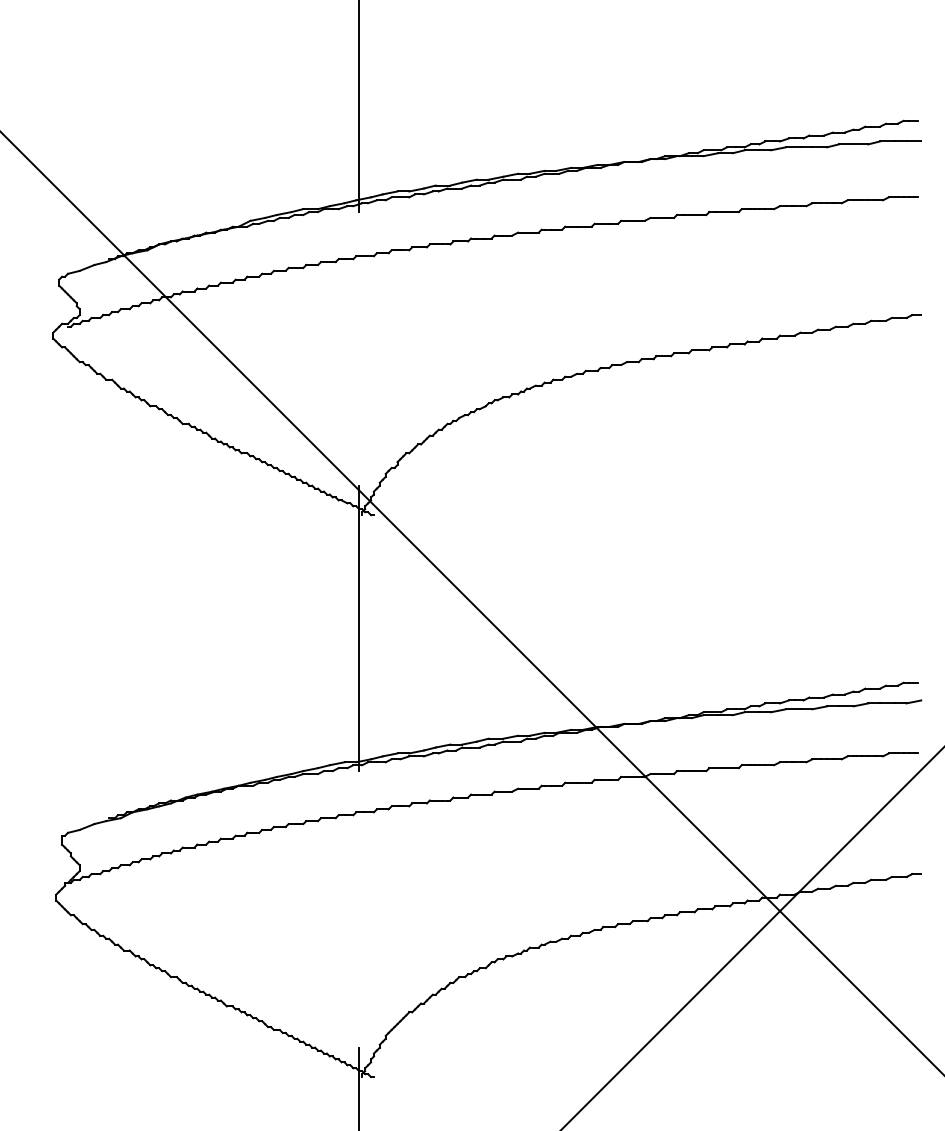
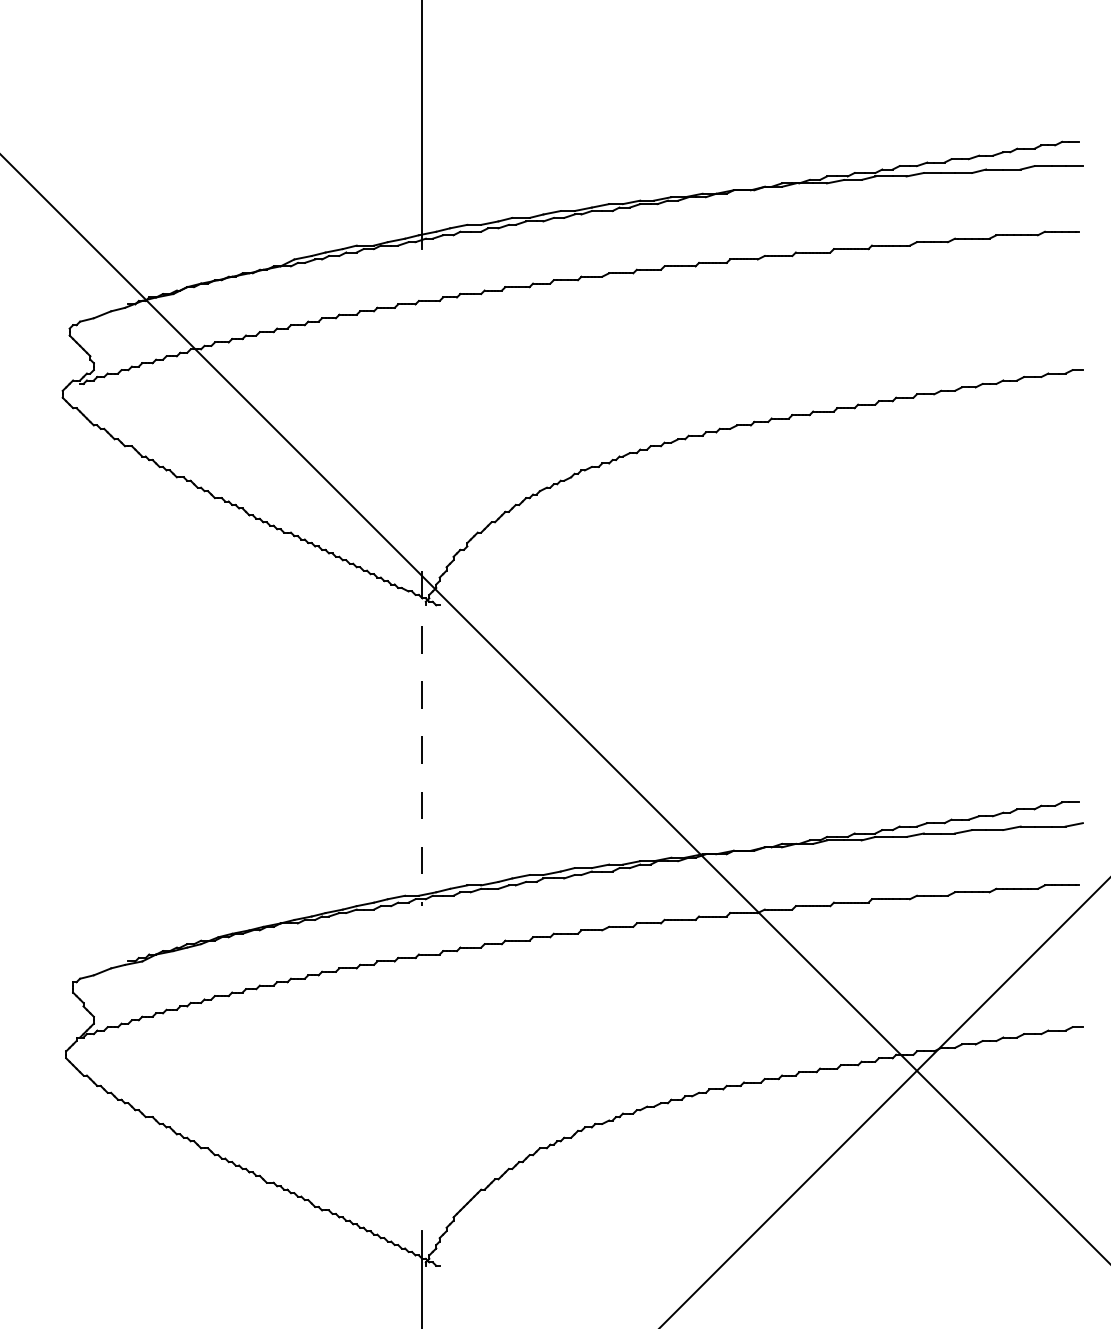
line: (359, 628) -> (422, 738), solid -> dashed

